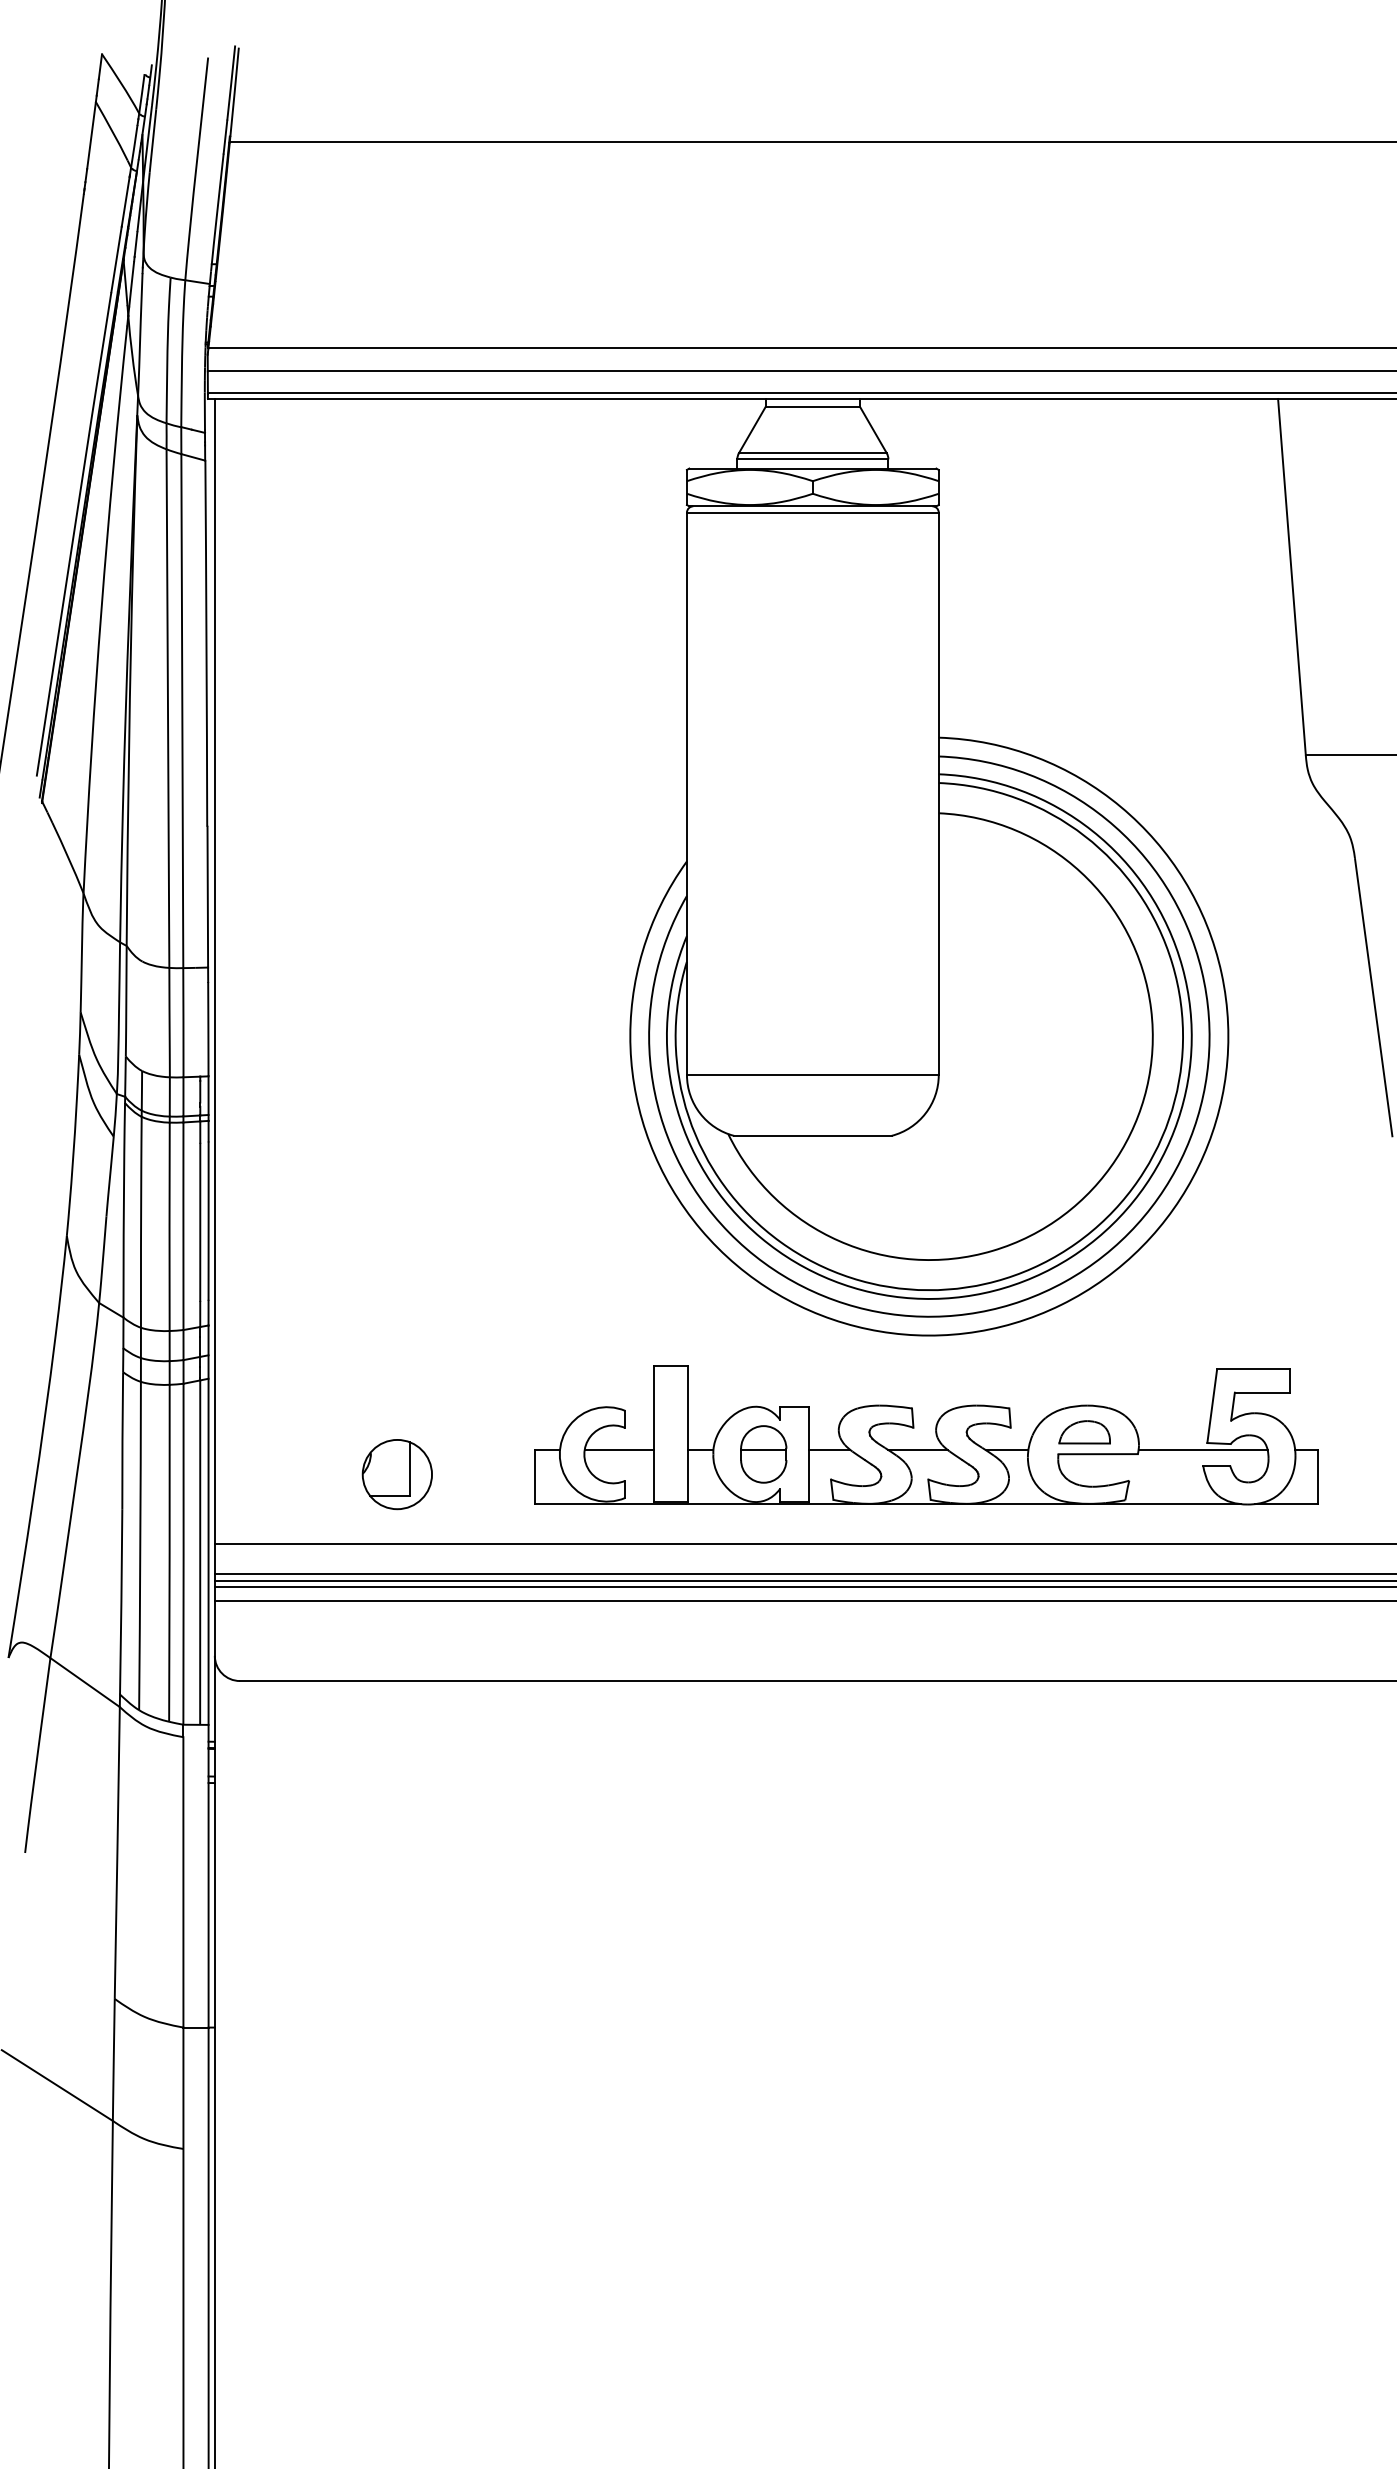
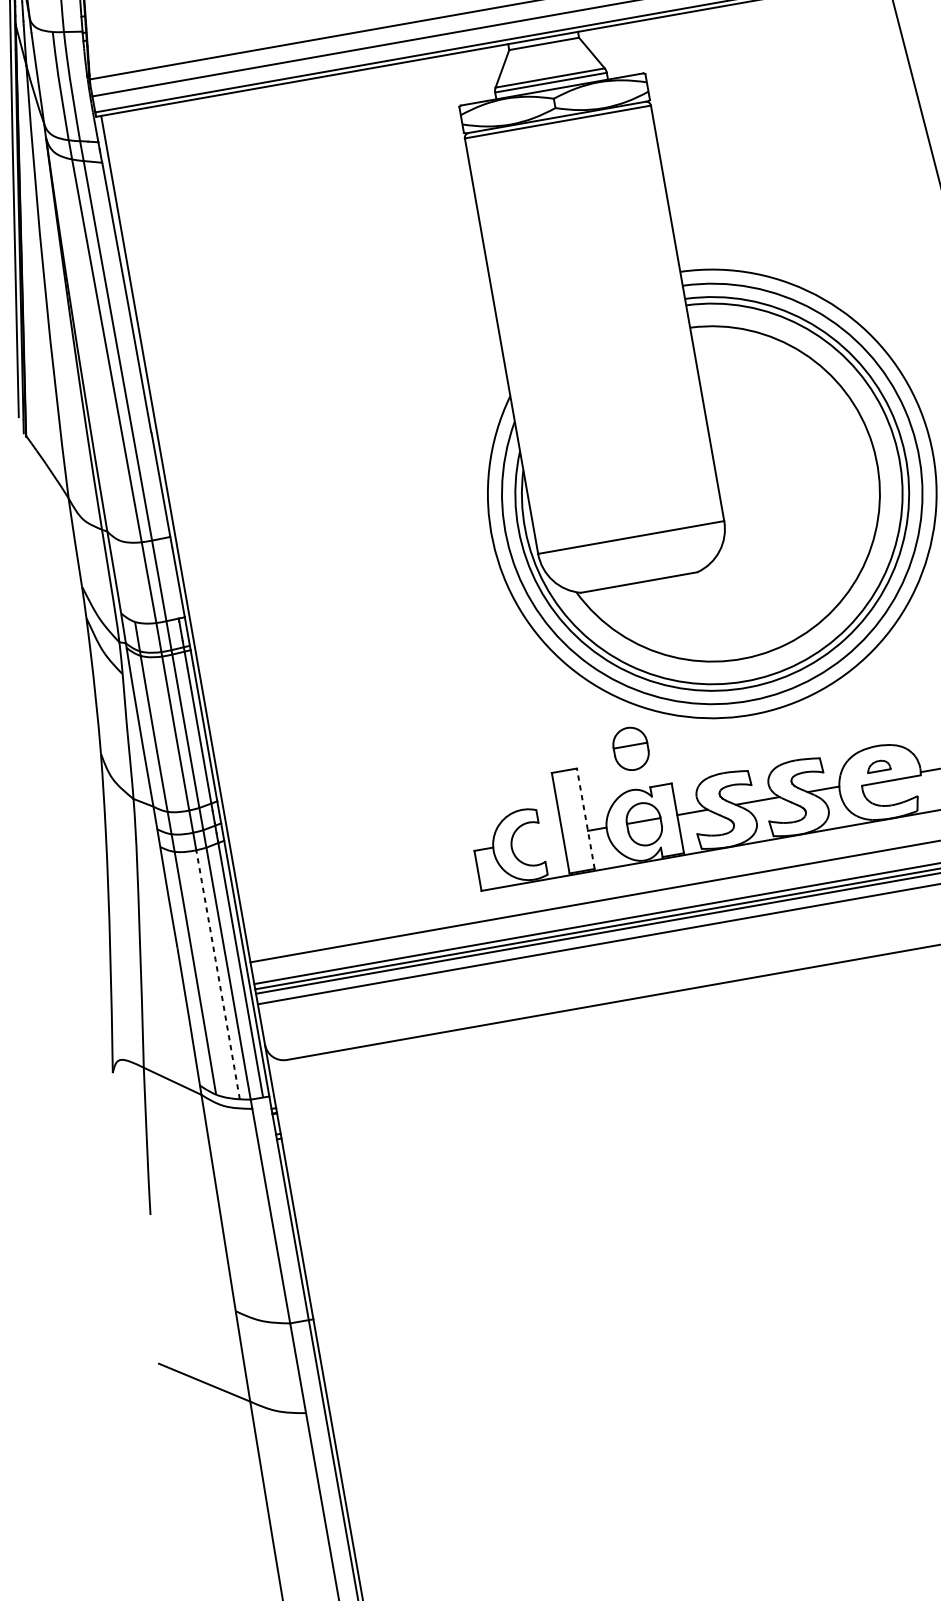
part: (763, 1352) -> (630, 749), added
part: (1084, 1432) -> (878, 766), size x0.6
line: (688, 1433) -> (586, 818), solid -> dashed
line: (619, 1450) -> (537, 840), removed
part: (396, 1474) -> (375, 886), removed
arc: (169, 1553) -> (218, 974), solid -> dashed

